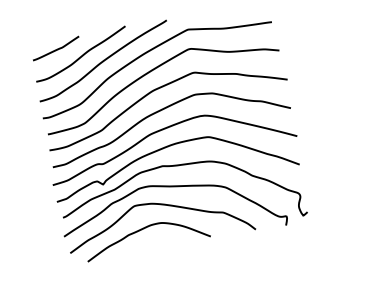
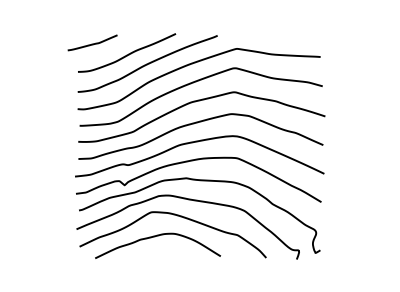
curve: (56, 49) -> (92, 43), moved

